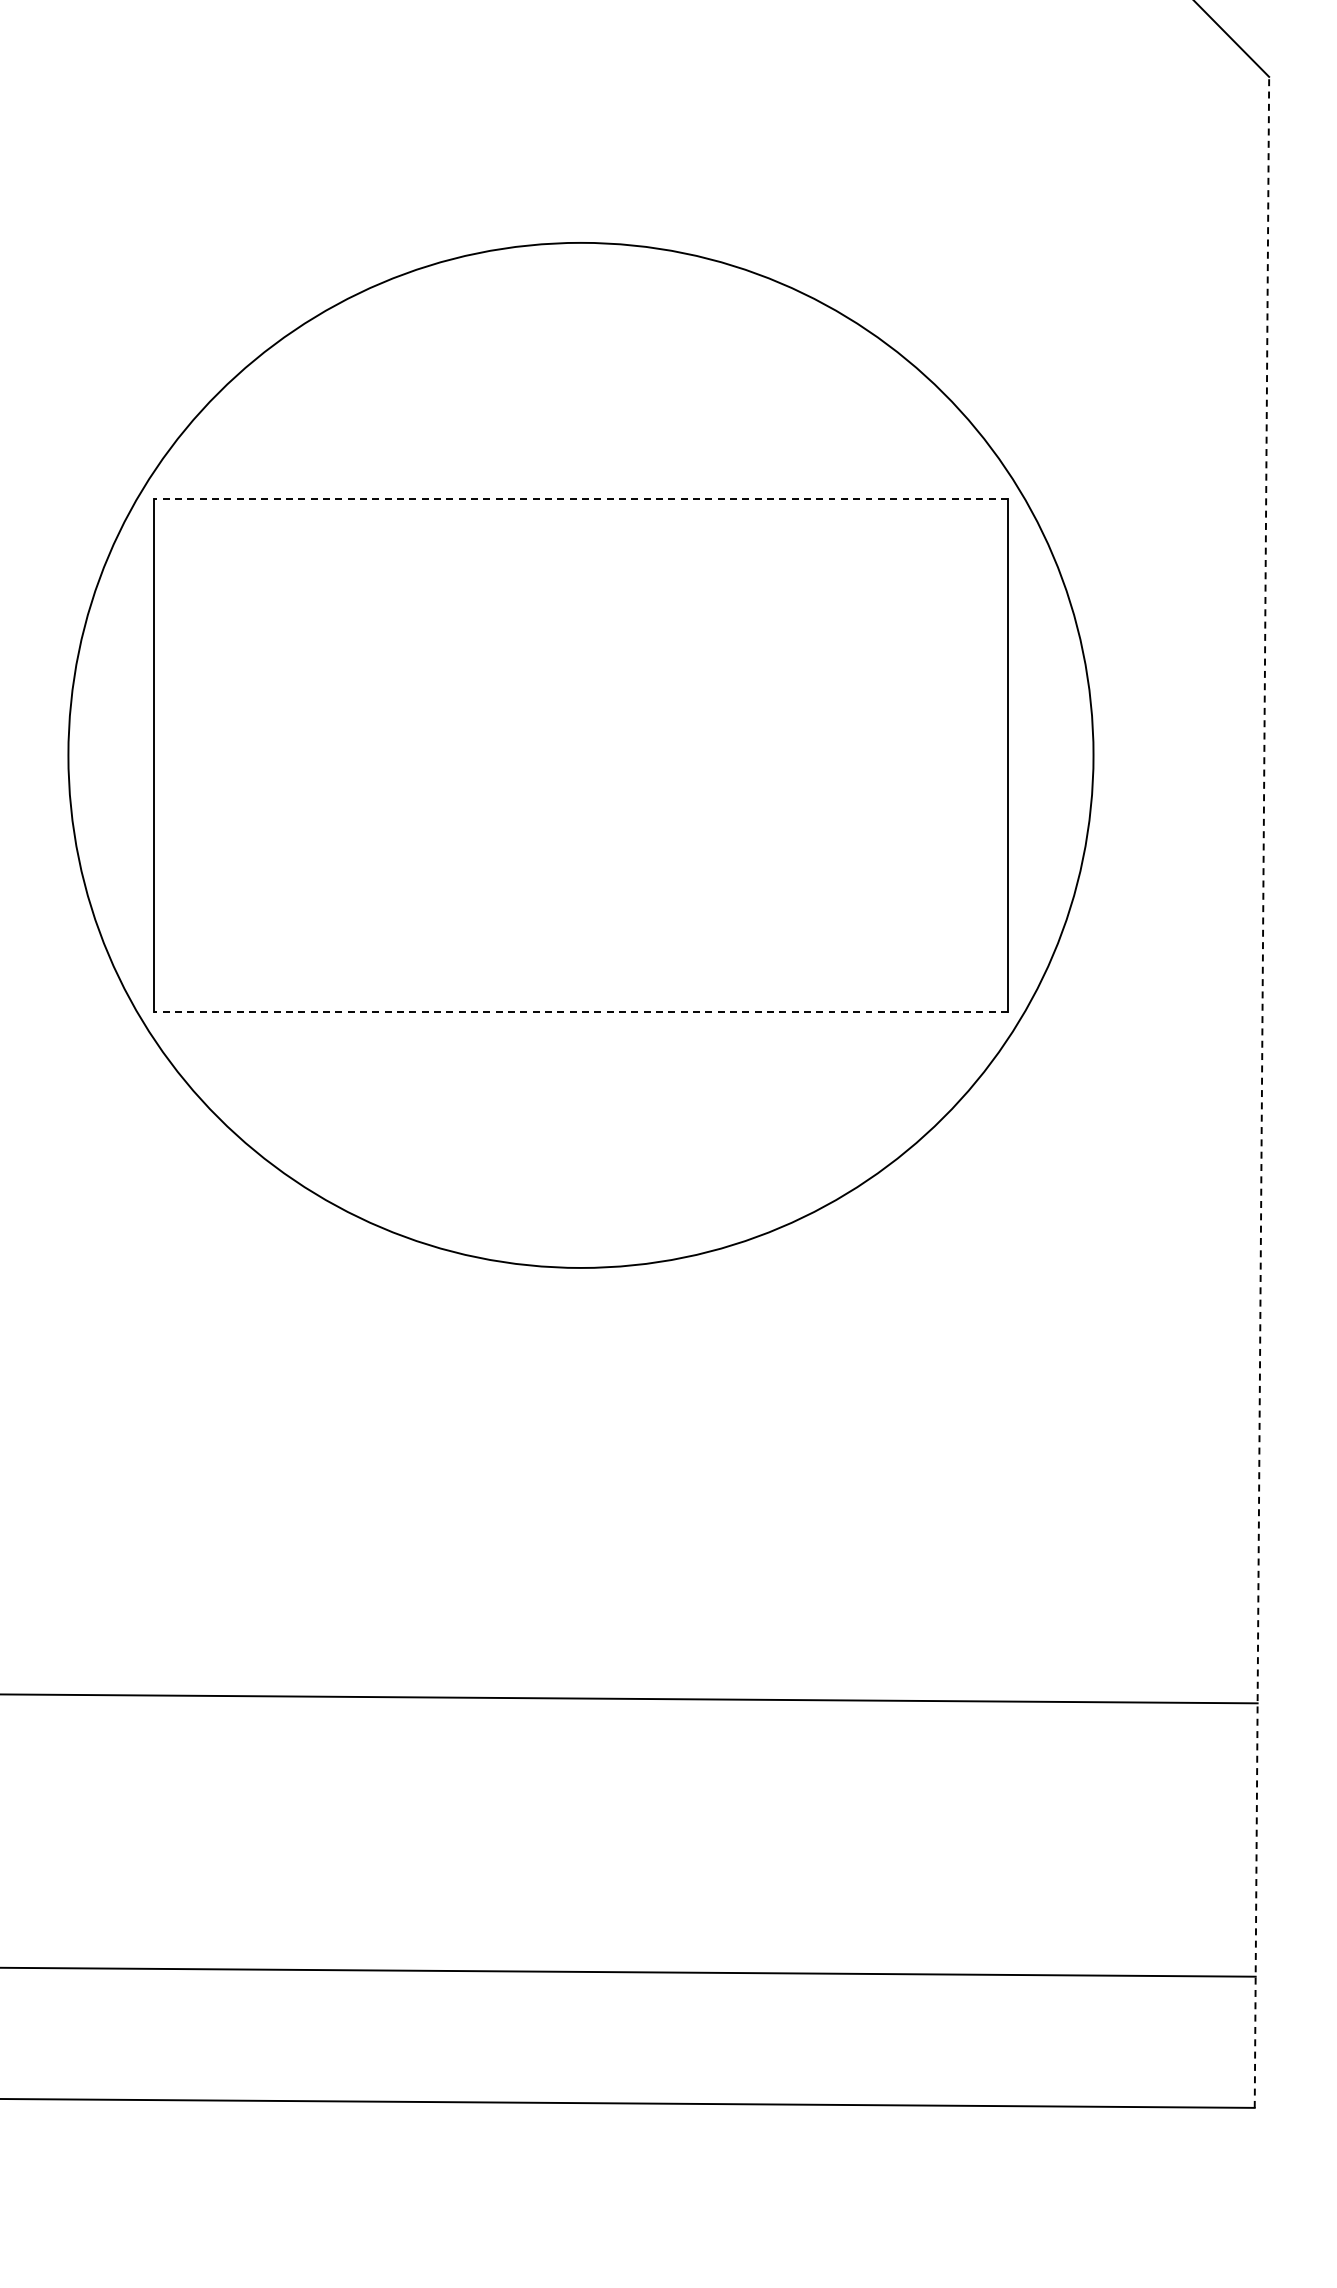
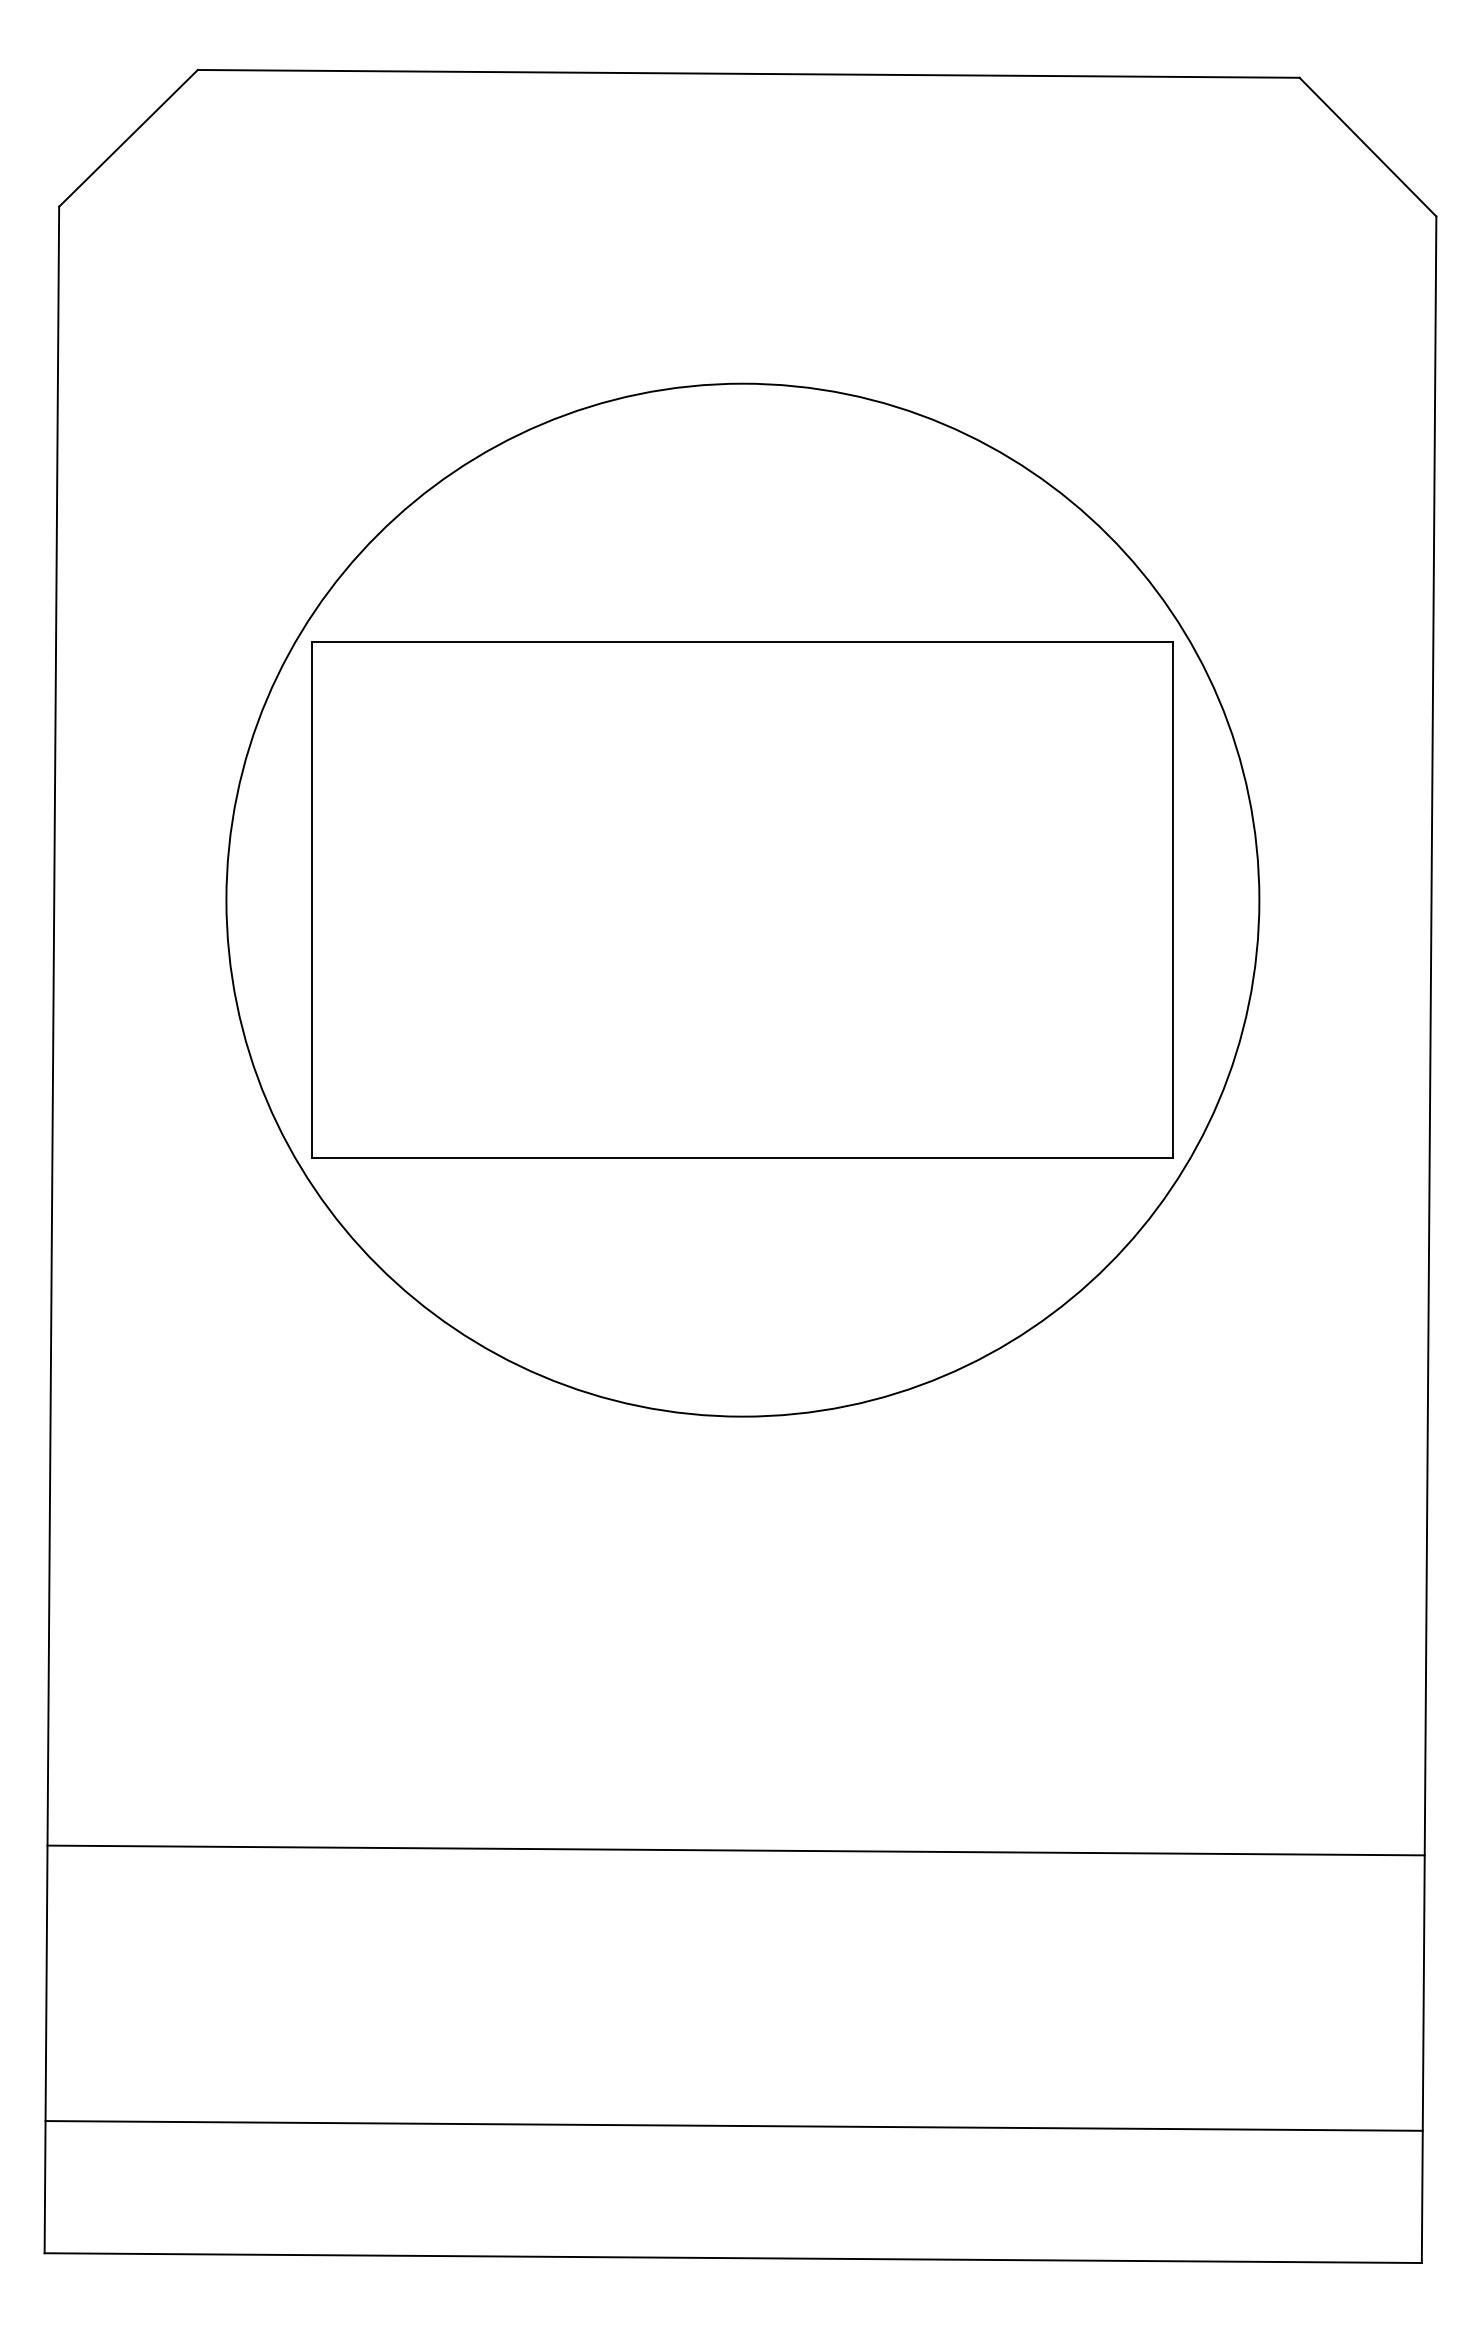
line: (580, 498) -> (742, 641), dashed -> solid
line: (580, 1011) -> (742, 1158), dashed -> solid
line: (1262, 1092) -> (1429, 1239), dashed -> solid

